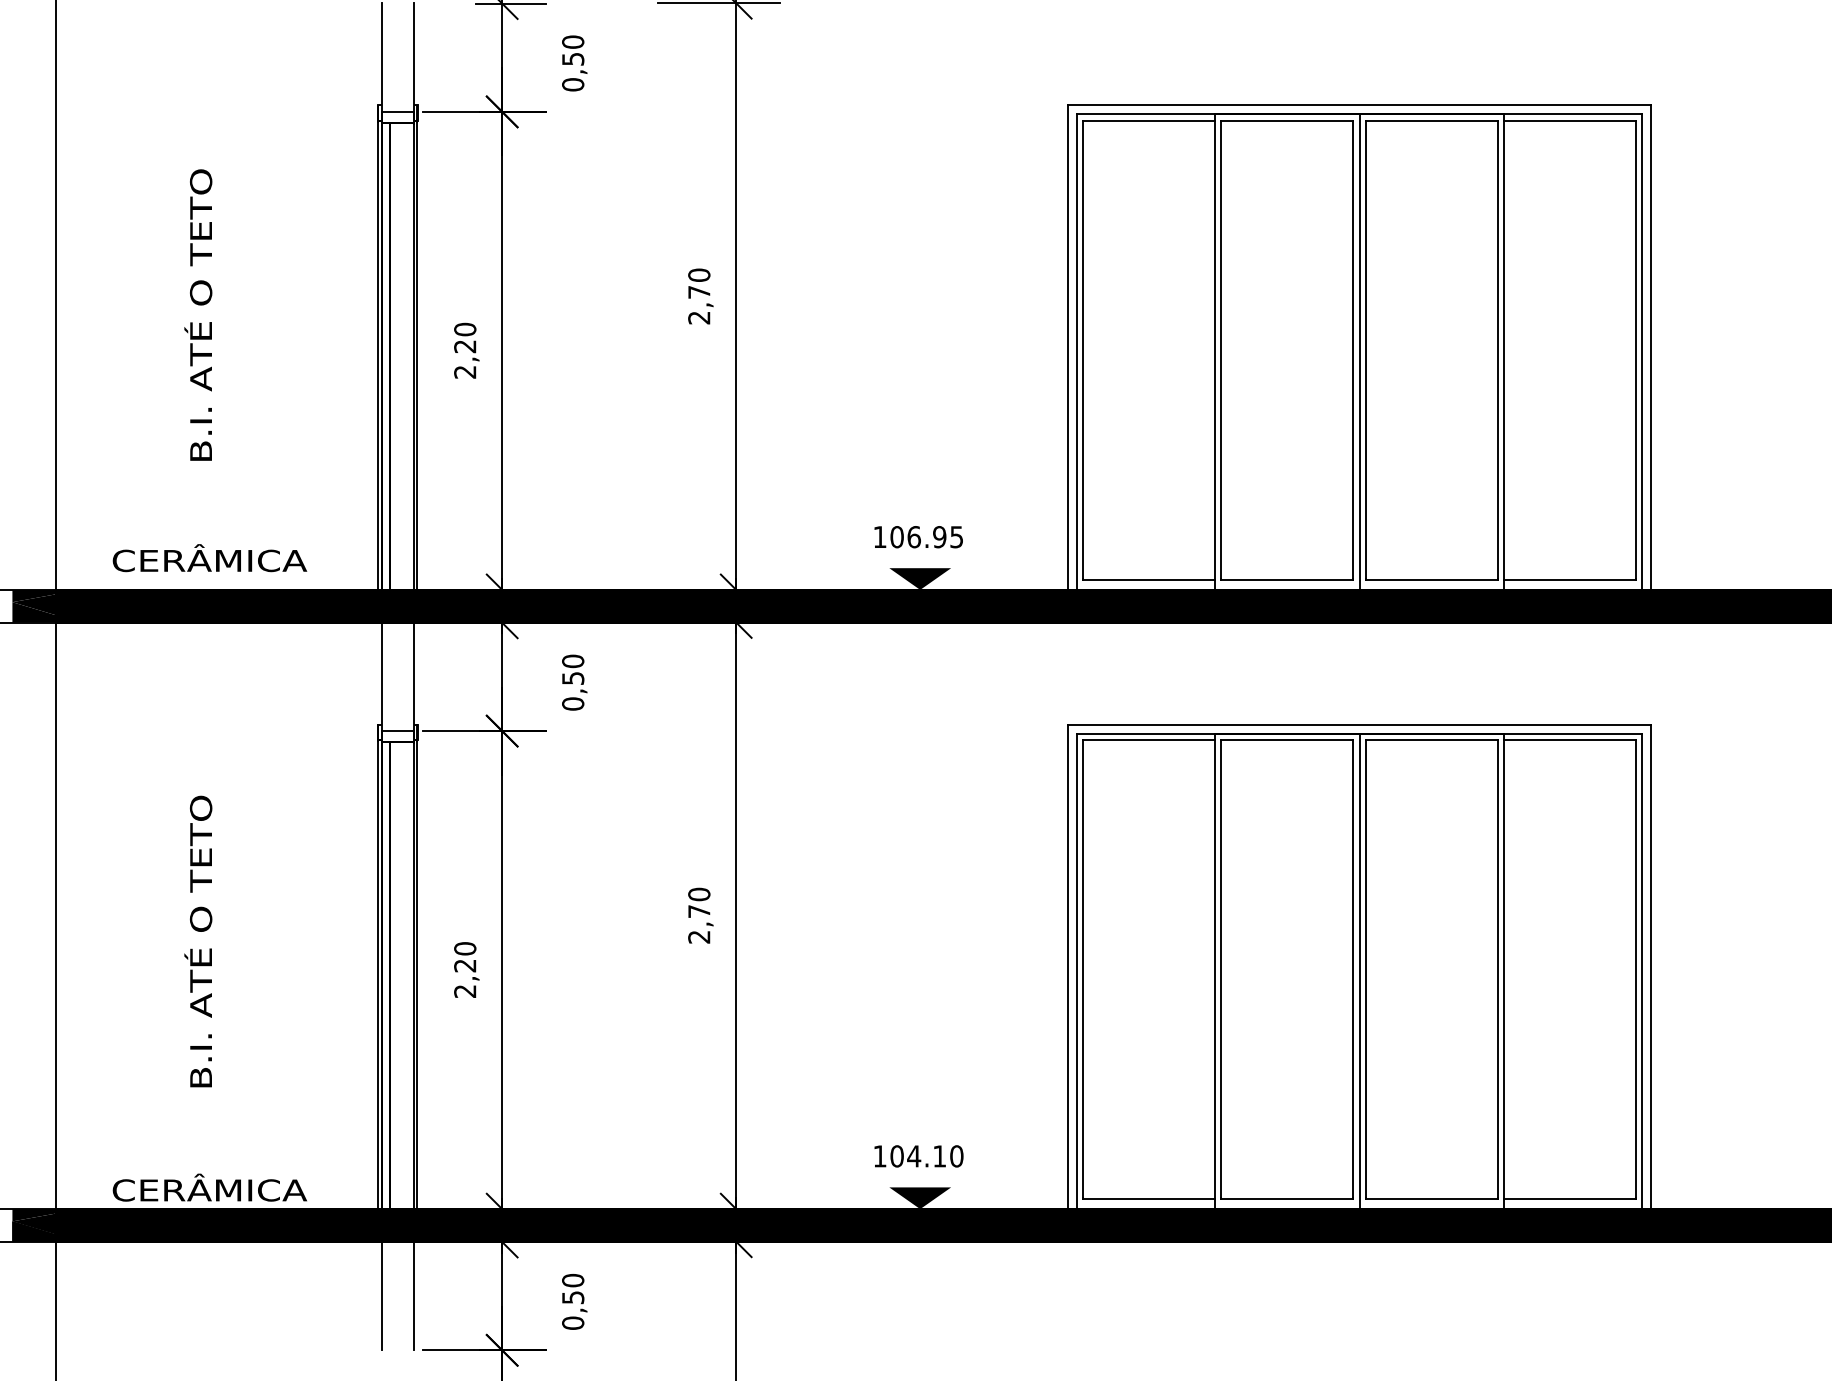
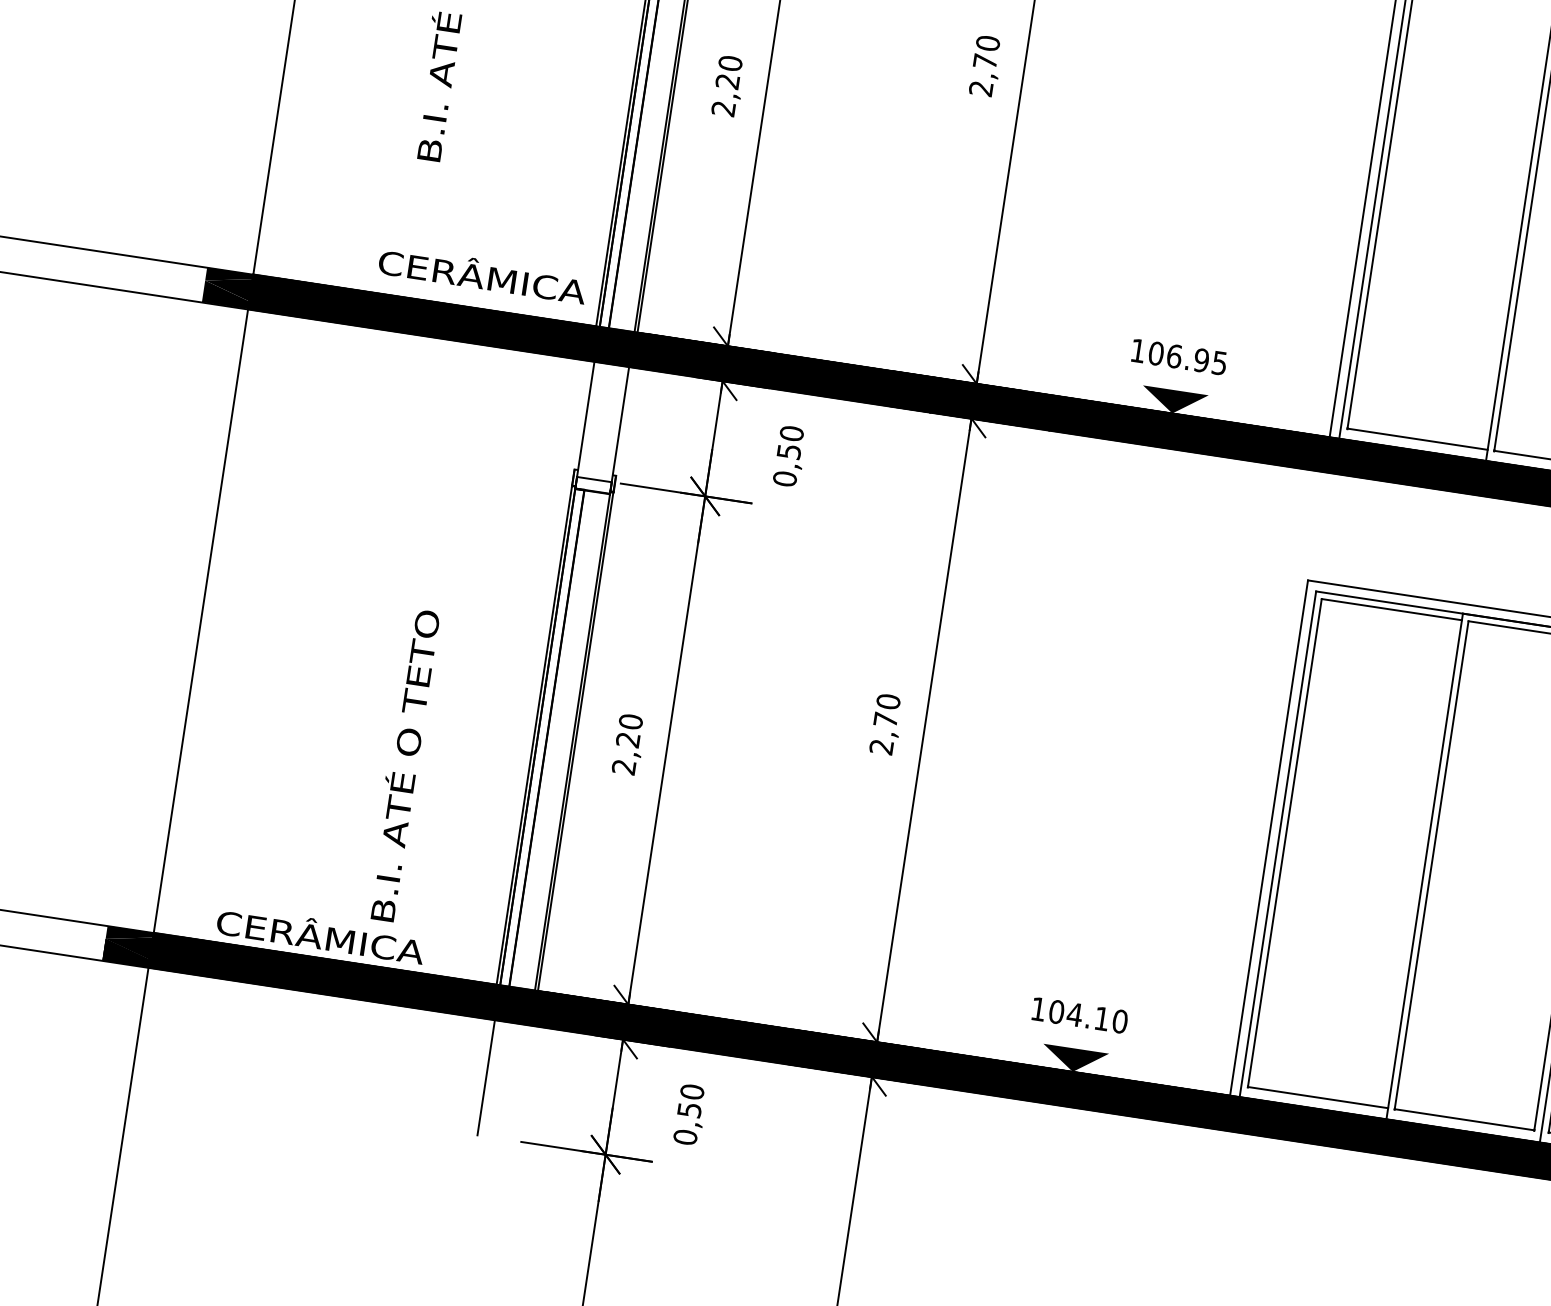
text: (209, 558) -> (482, 274), moved
text: (198, 941) -> (402, 765), moved
line: (414, 1295) -> (521, 1082), removed

